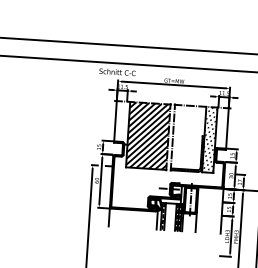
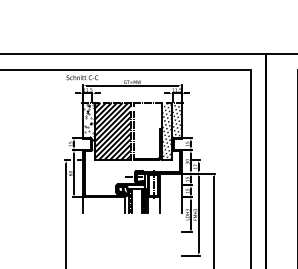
hatch: (122, 120) -> (89, 119), added
hatch: (221, 128) -> (176, 120), added

